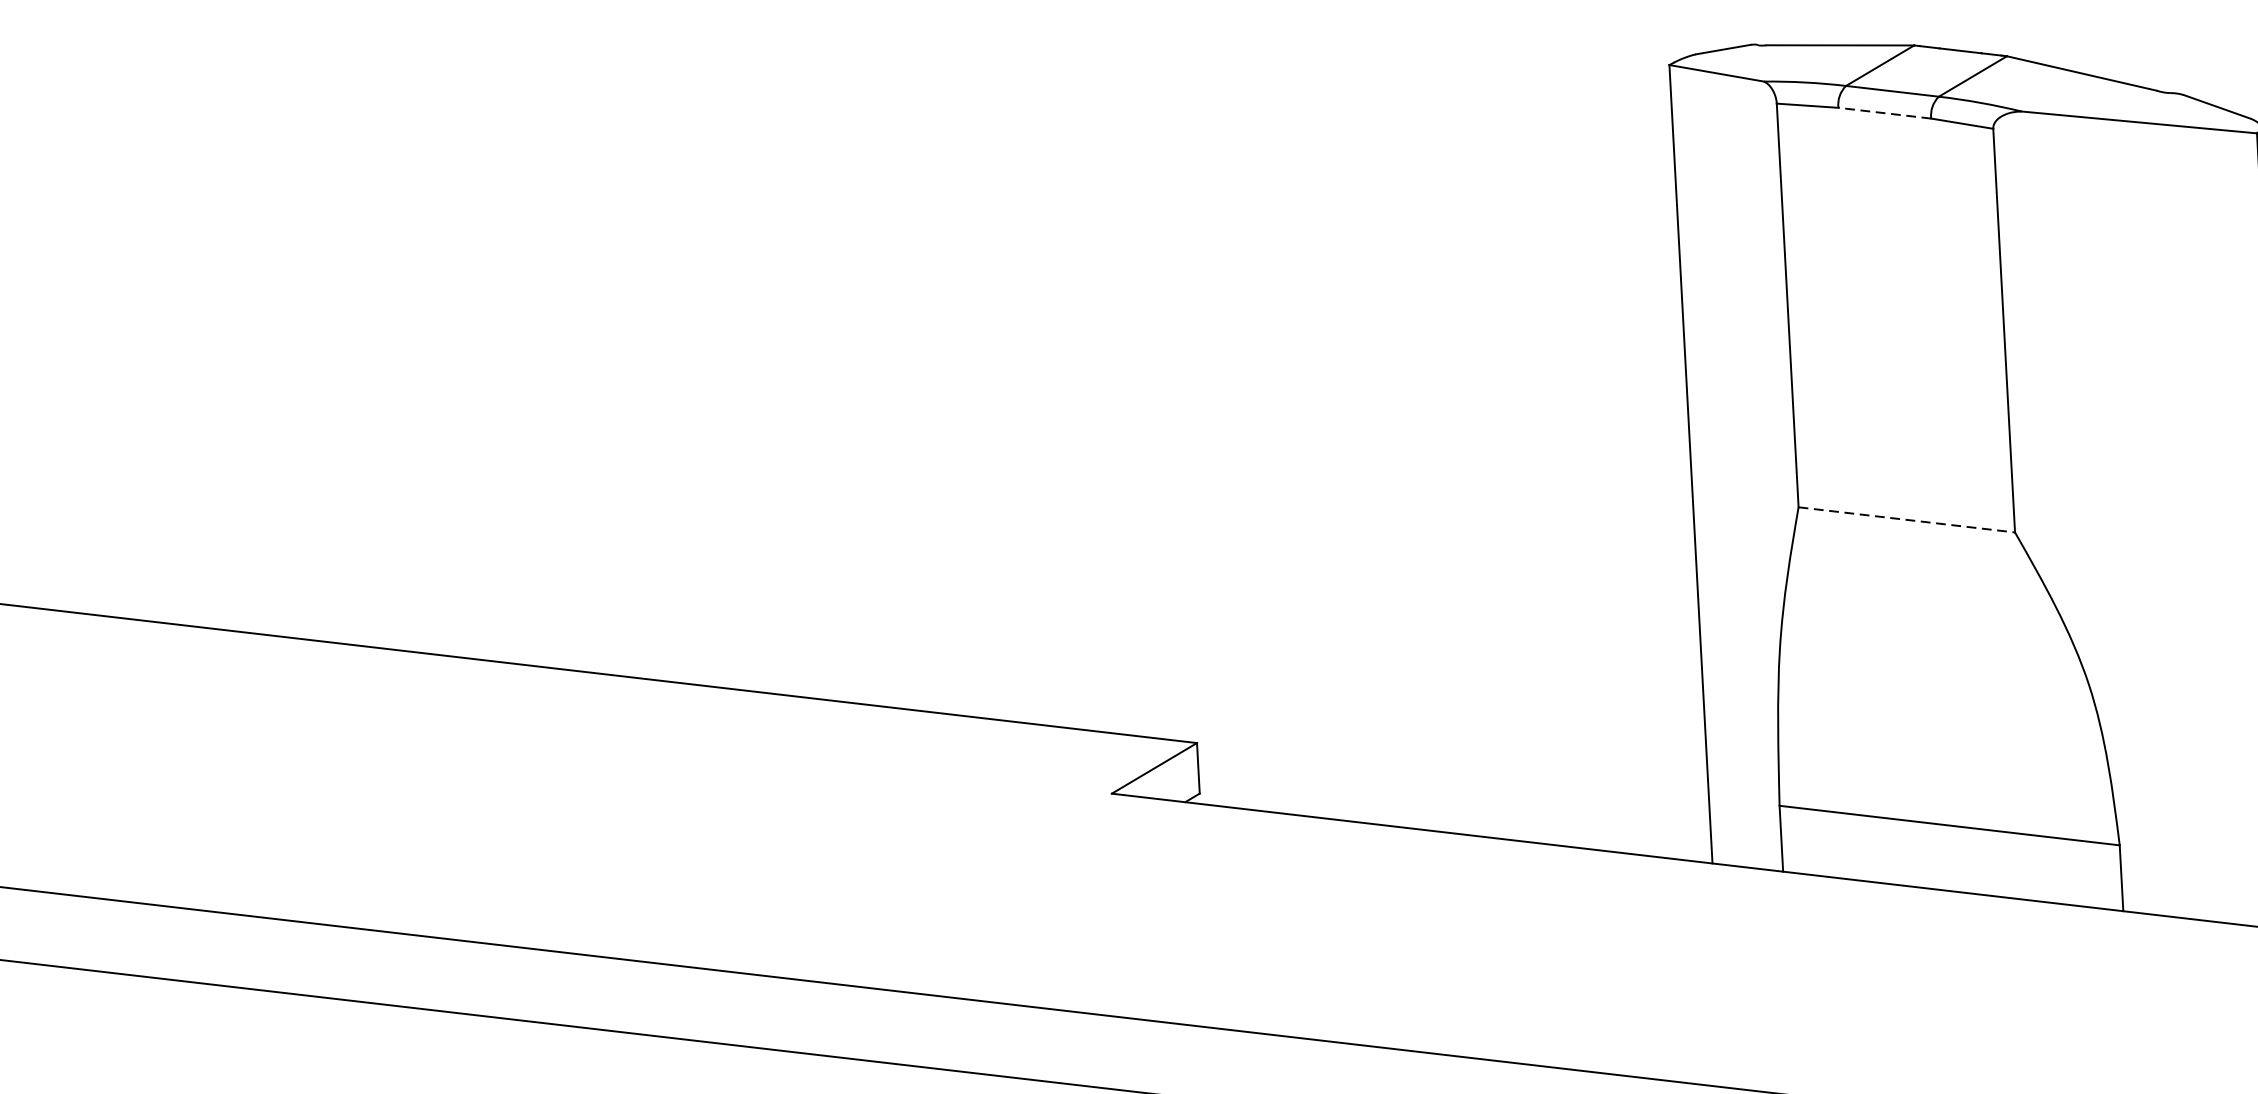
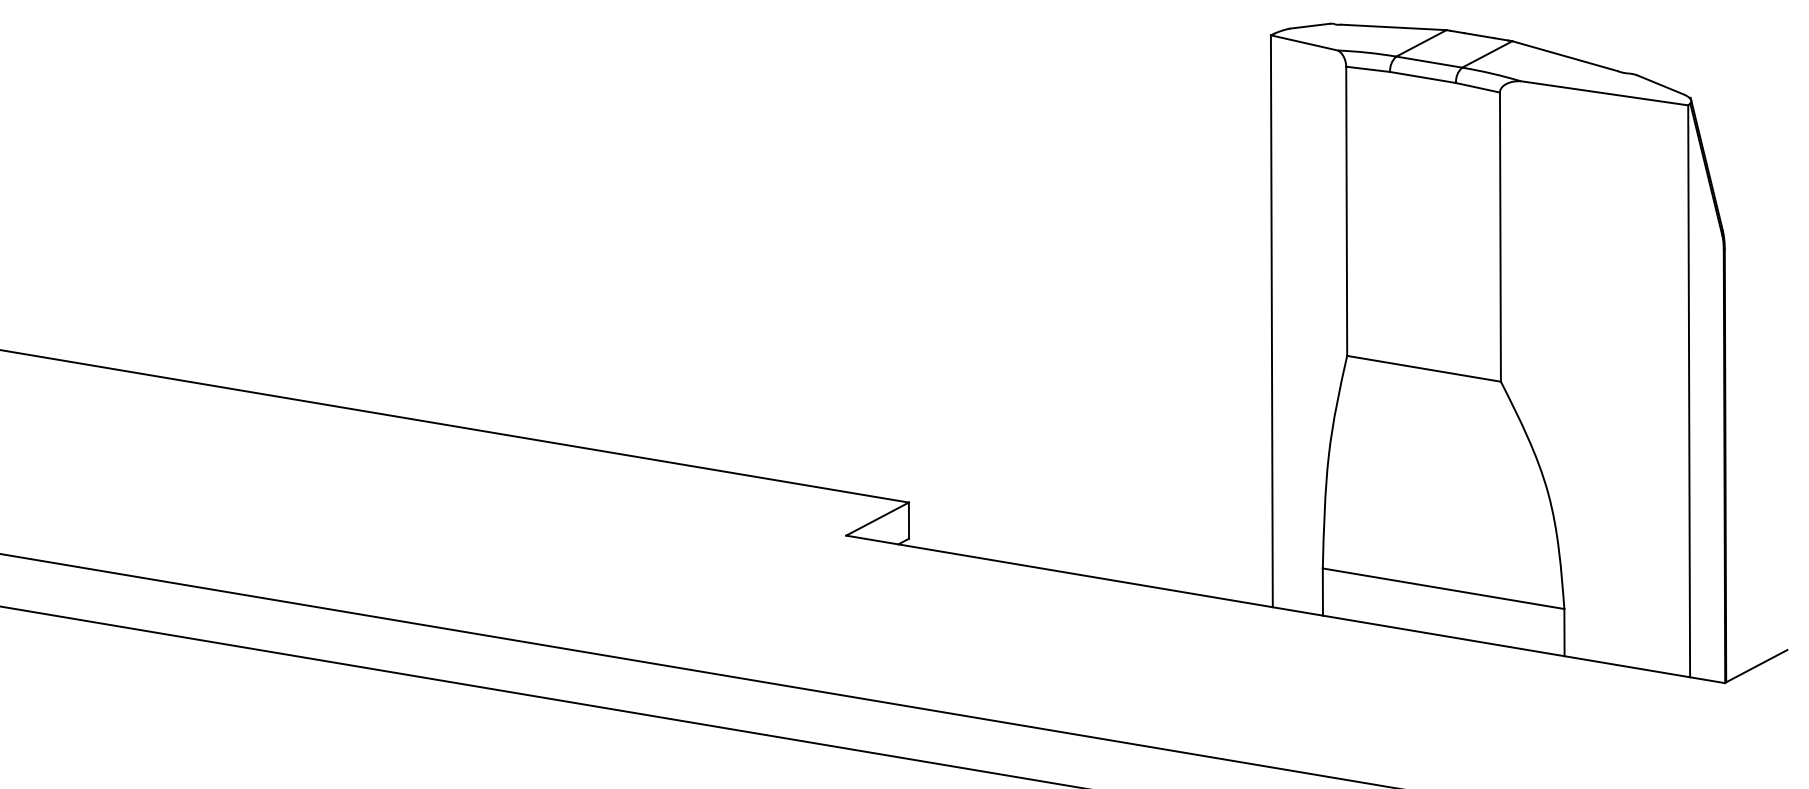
line: (1884, 113) -> (1422, 77), dashed -> solid
line: (1907, 519) -> (1424, 368), dashed -> solid

